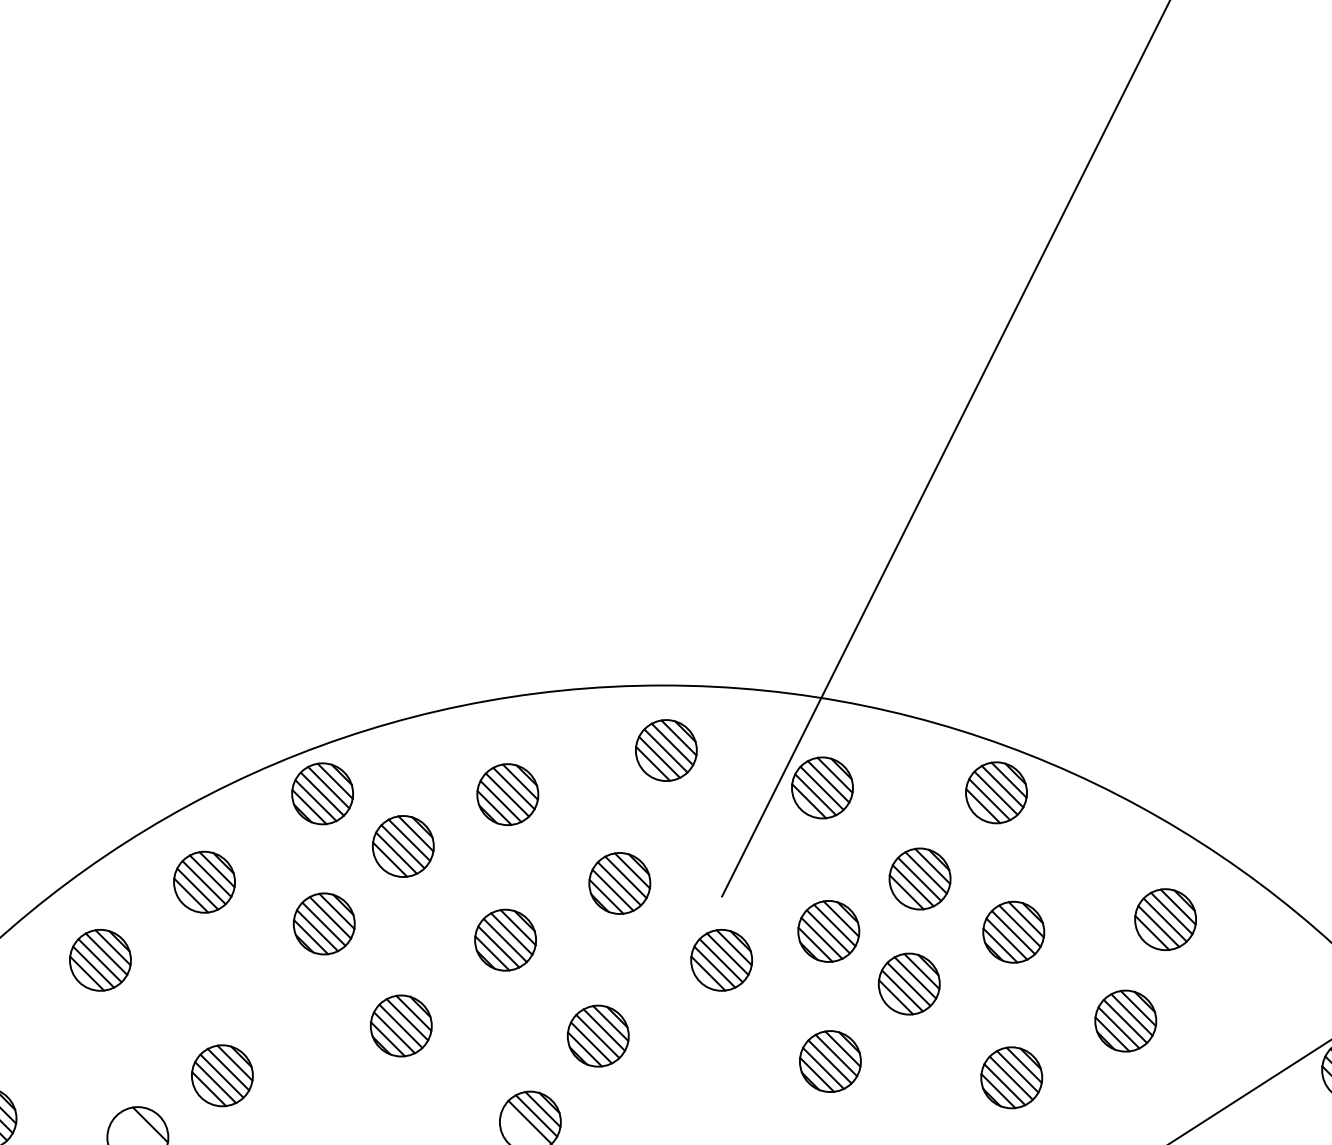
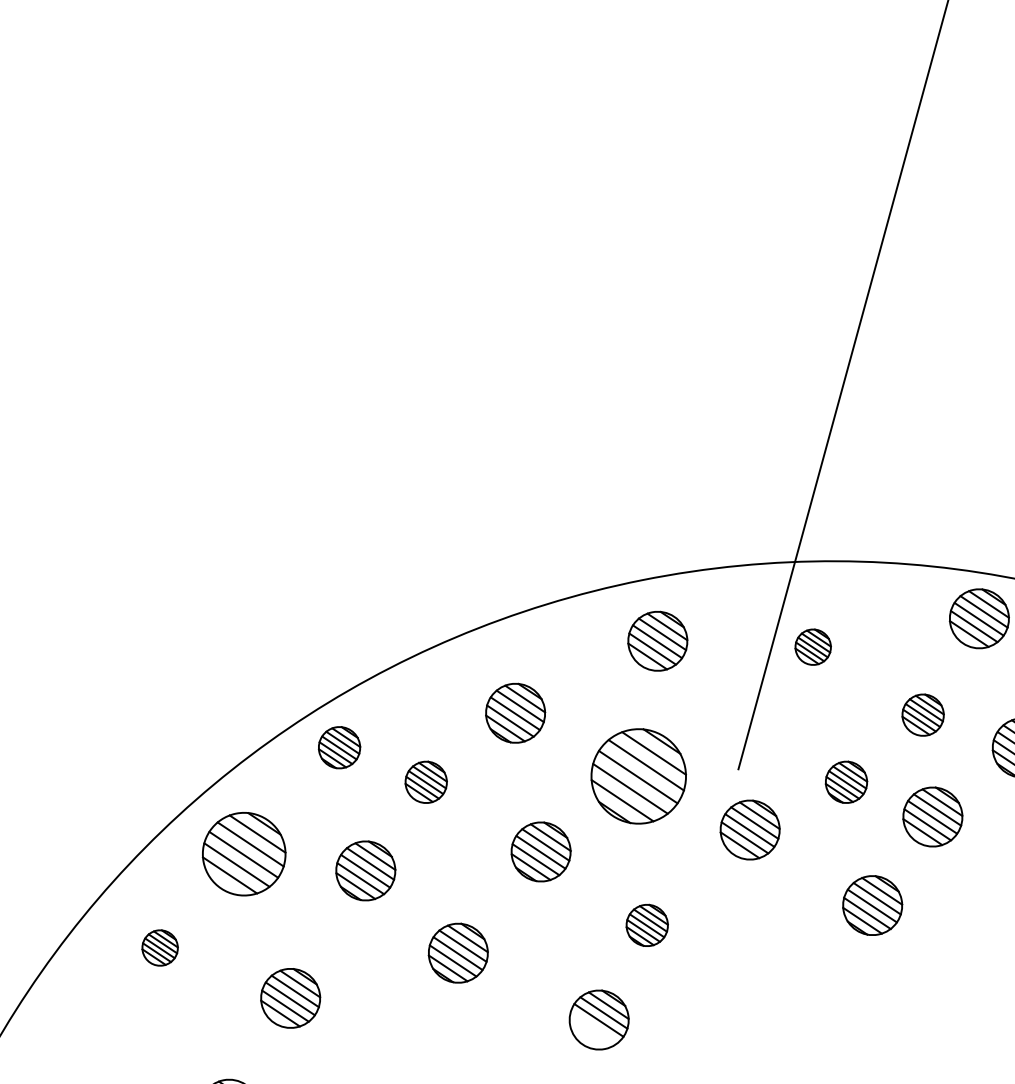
part: (822, 787) -> (813, 646), size x0.6
part: (322, 793) -> (339, 747), size x0.7
part: (403, 846) -> (426, 782), size x0.7
part: (919, 878) -> (922, 714), size x0.7
part: (204, 881) -> (243, 853), size x1.4
part: (619, 883) -> (638, 776), size x1.6
part: (828, 931) -> (846, 782), size x0.7
part: (100, 960) -> (160, 948), size x0.6
part: (597, 1035) -> (646, 925), size x0.7
part: (222, 1075) -> (290, 998), moved

